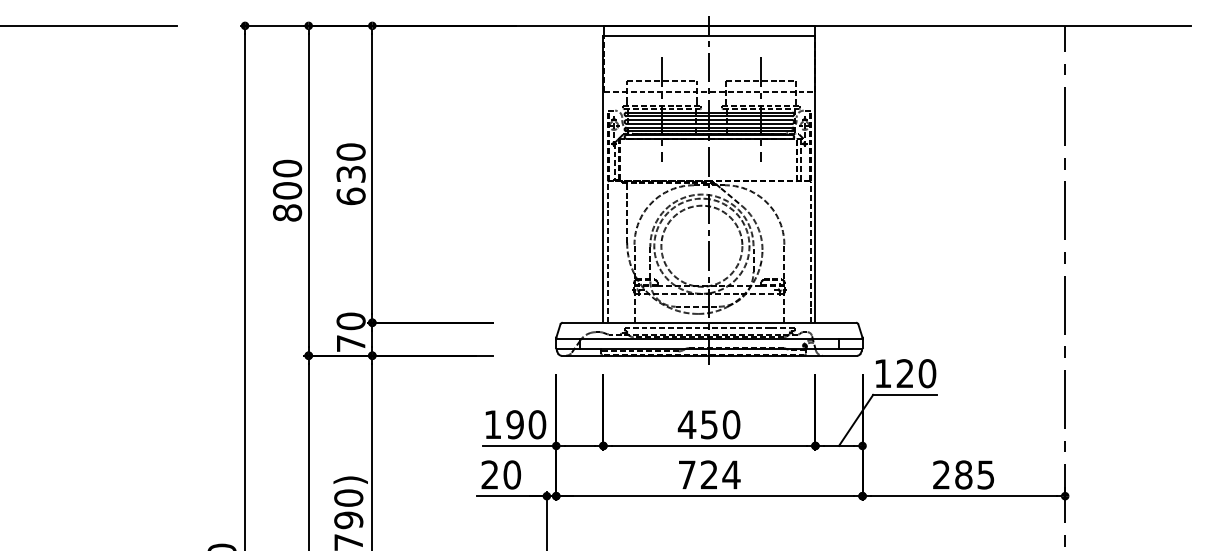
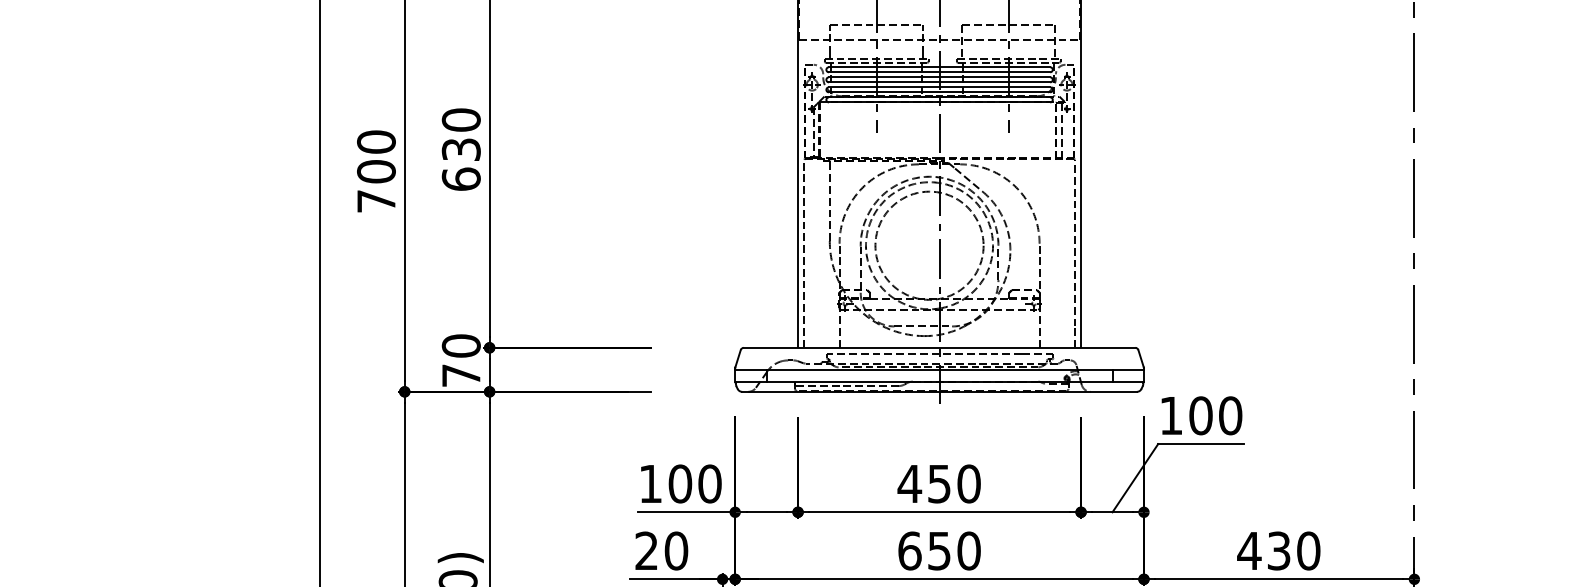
text: (287, 212) -> (376, 200), 800 -> 700
text: (905, 373) -> (1201, 415), 120 -> 100
text: (514, 424) -> (679, 483), 190 -> 100
text: (709, 474) -> (939, 550), 724 -> 650
text: (963, 474) -> (1278, 550), 285 -> 430

